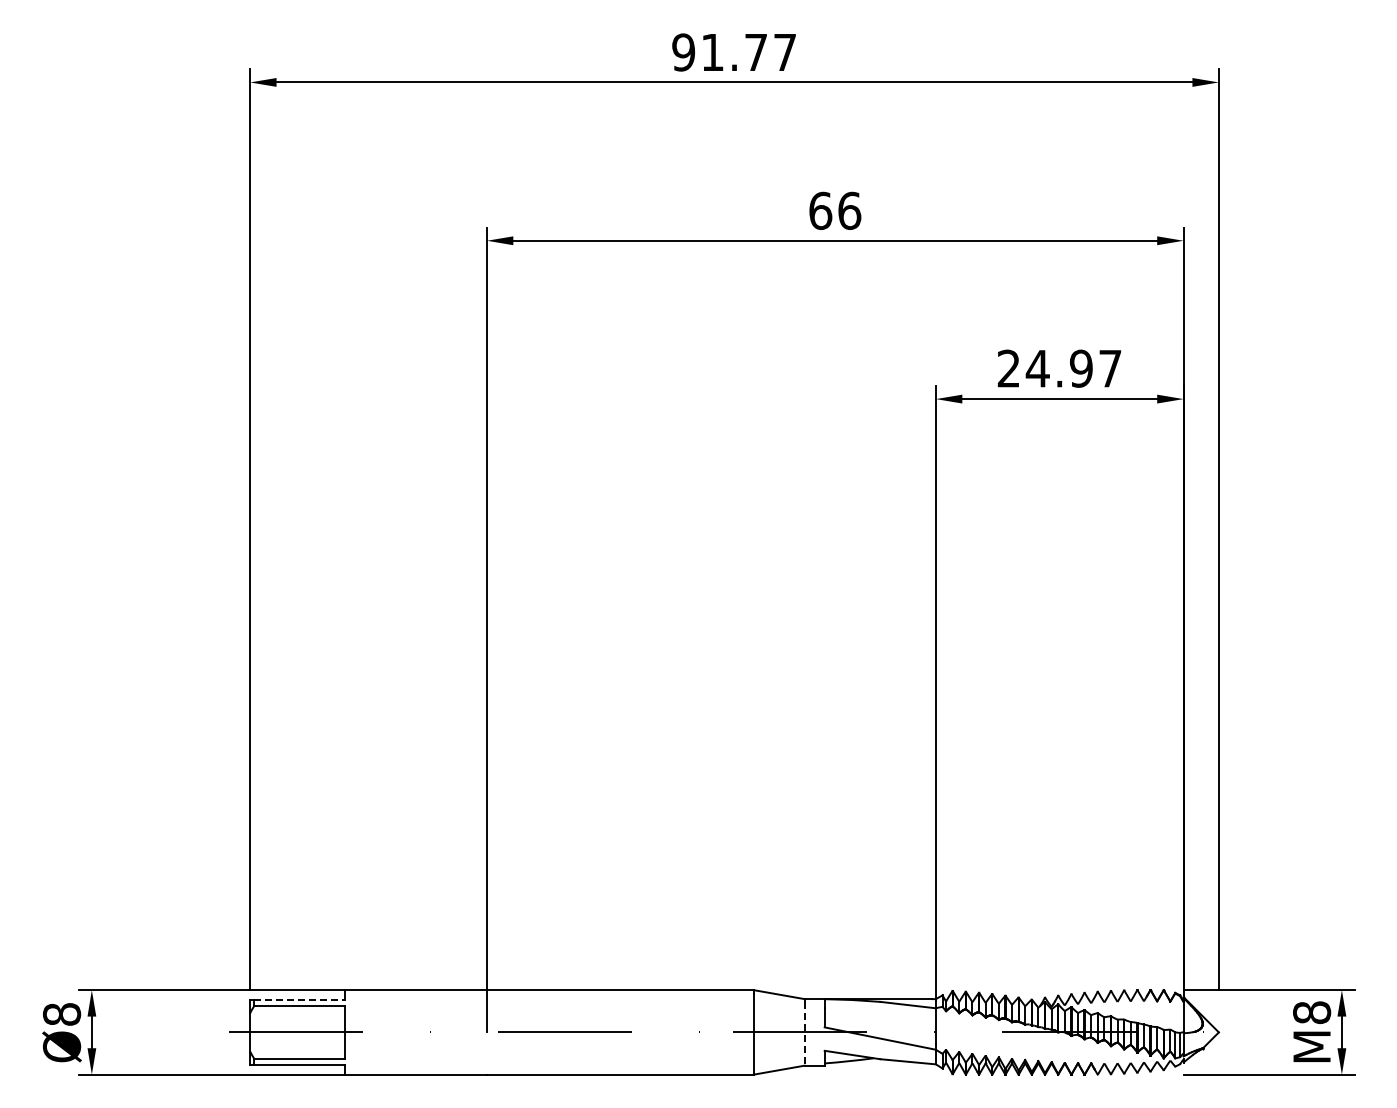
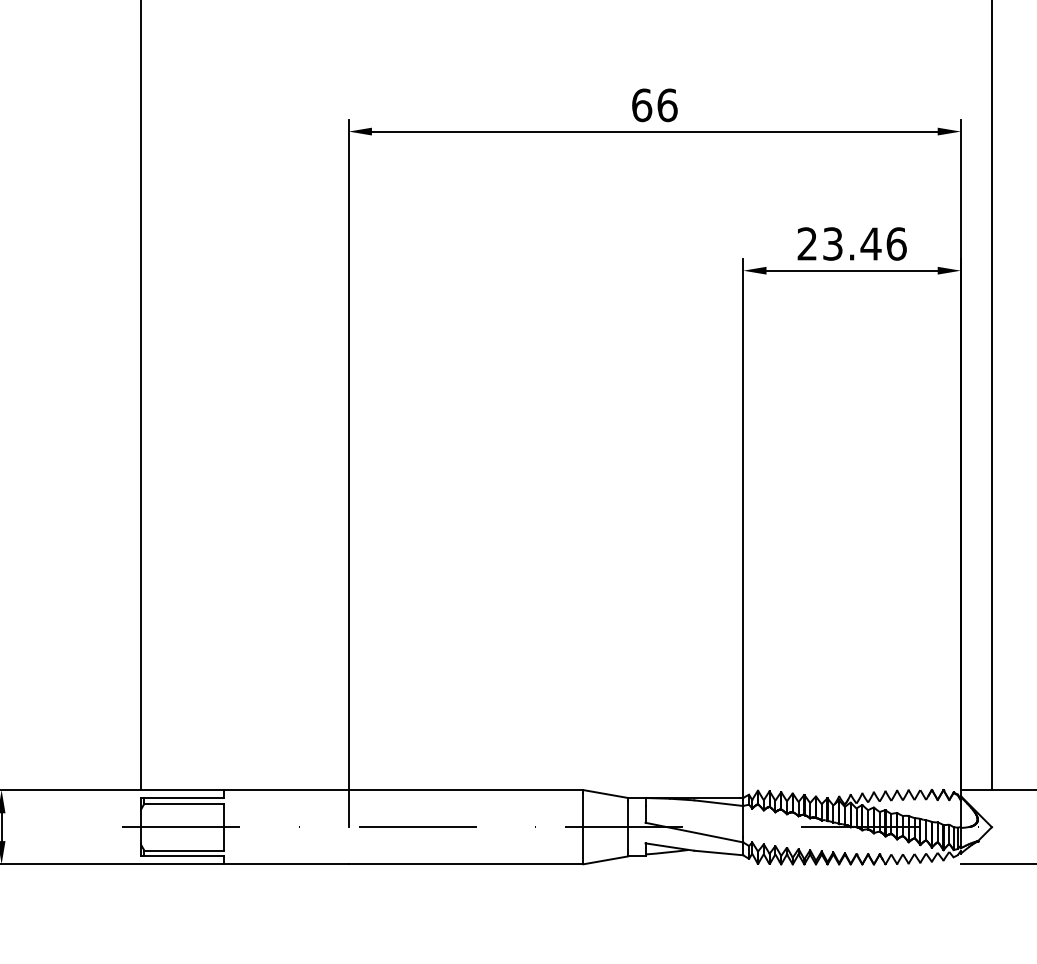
text: (1073, 368) -> (864, 243), 24.97 -> 23.46
line: (300, 999) -> (184, 798), dashed -> solid
line: (804, 1033) -> (627, 828), dashed -> solid

